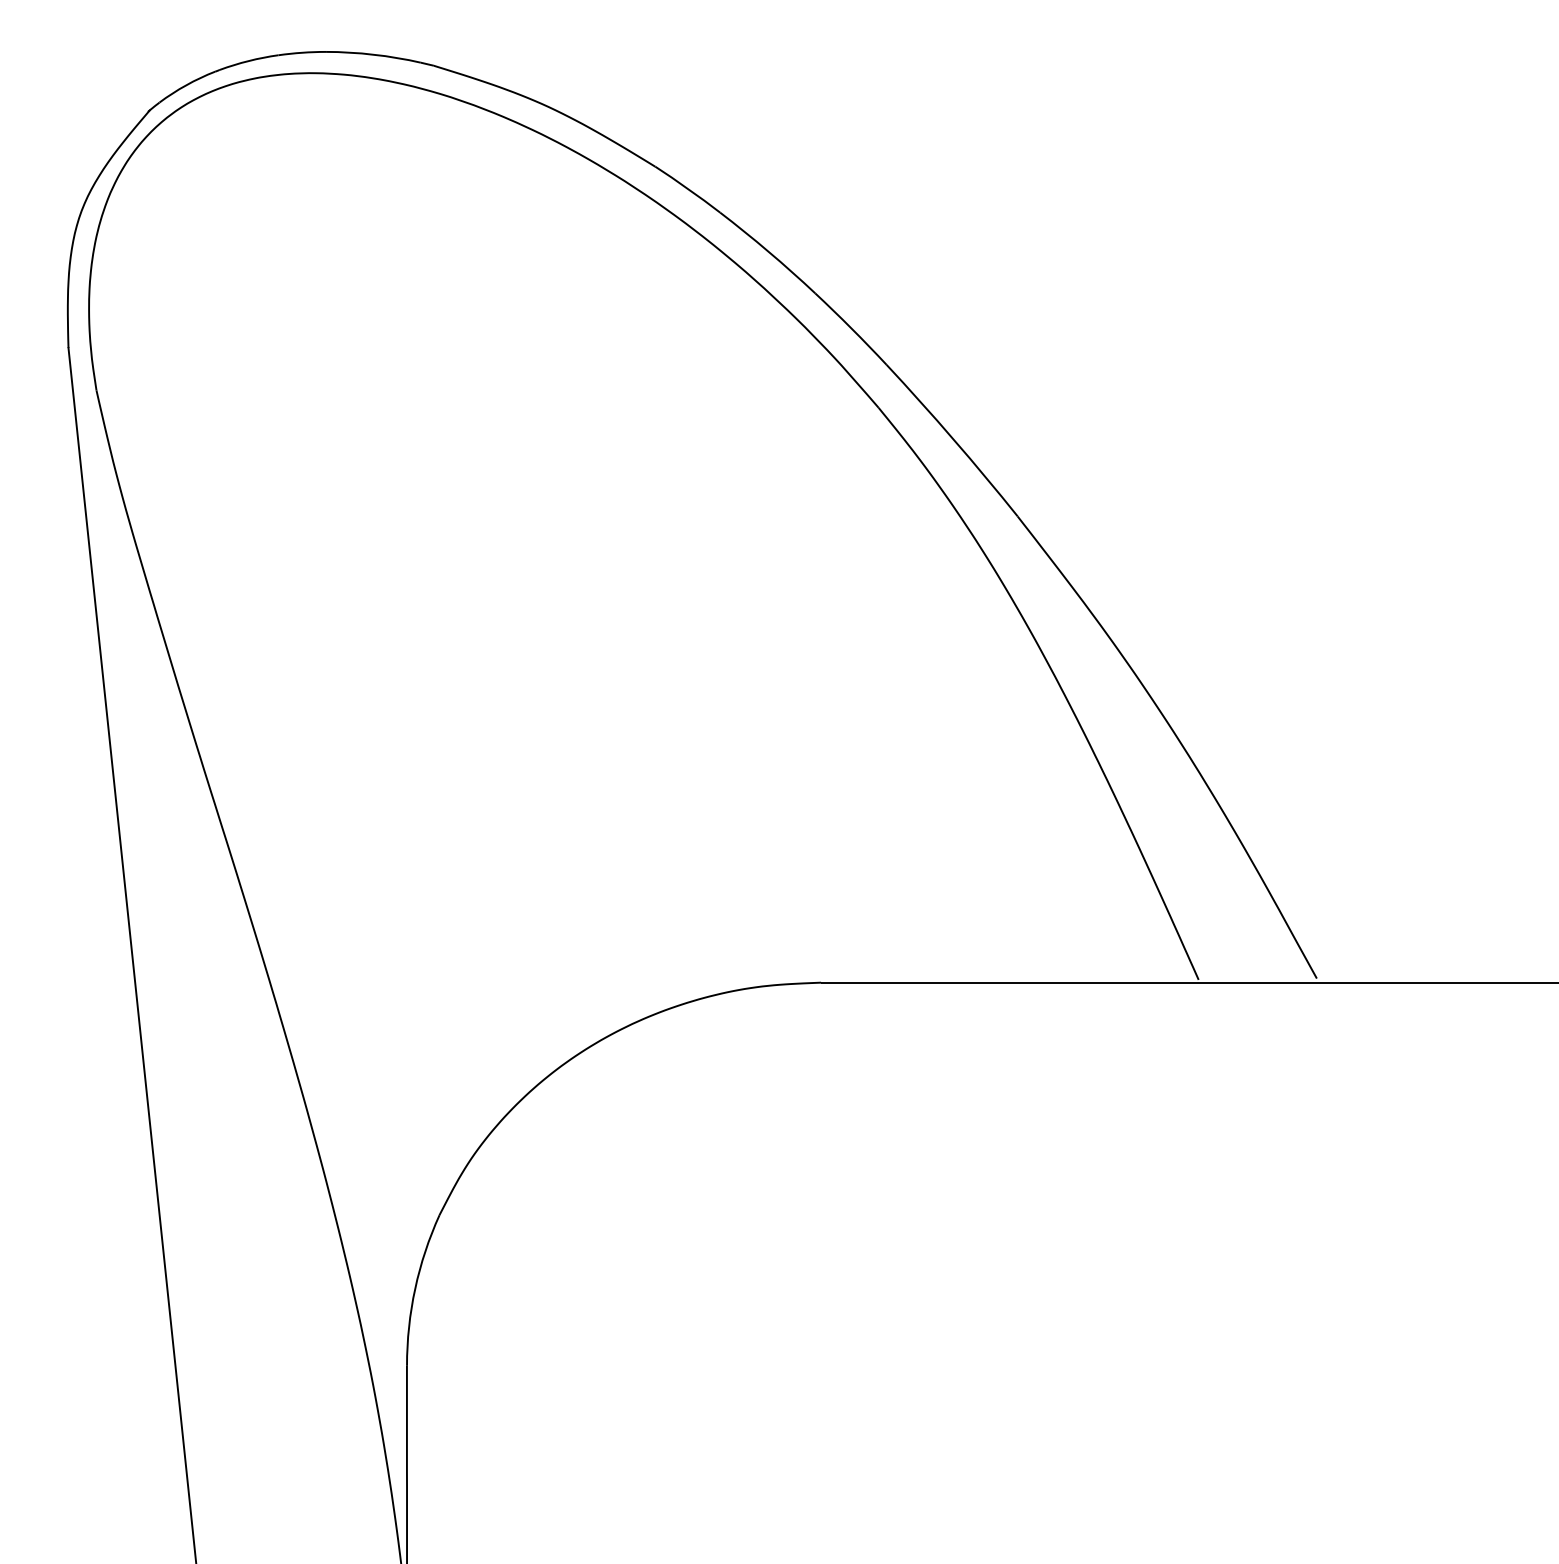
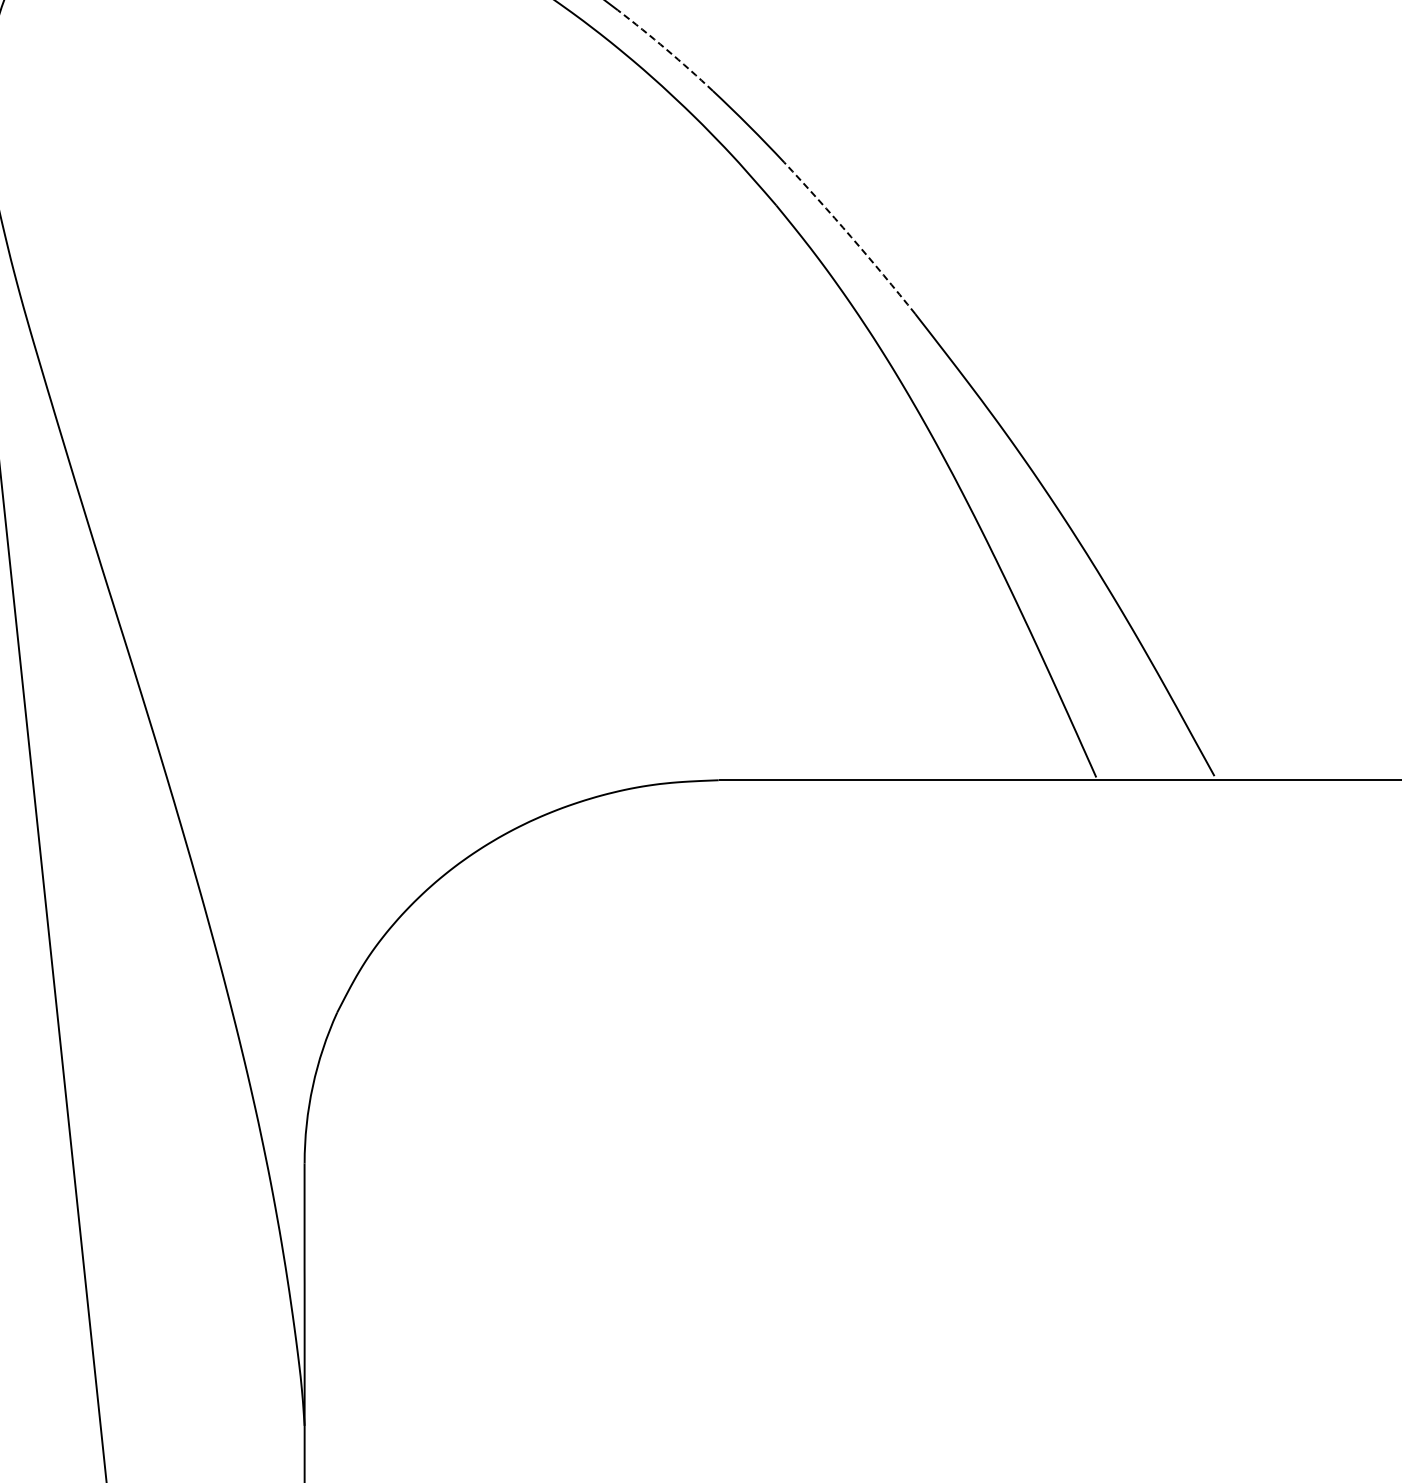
arc: (768, 251) -> (666, 49), solid -> dashed
arc: (953, 439) -> (851, 237), solid -> dashed

